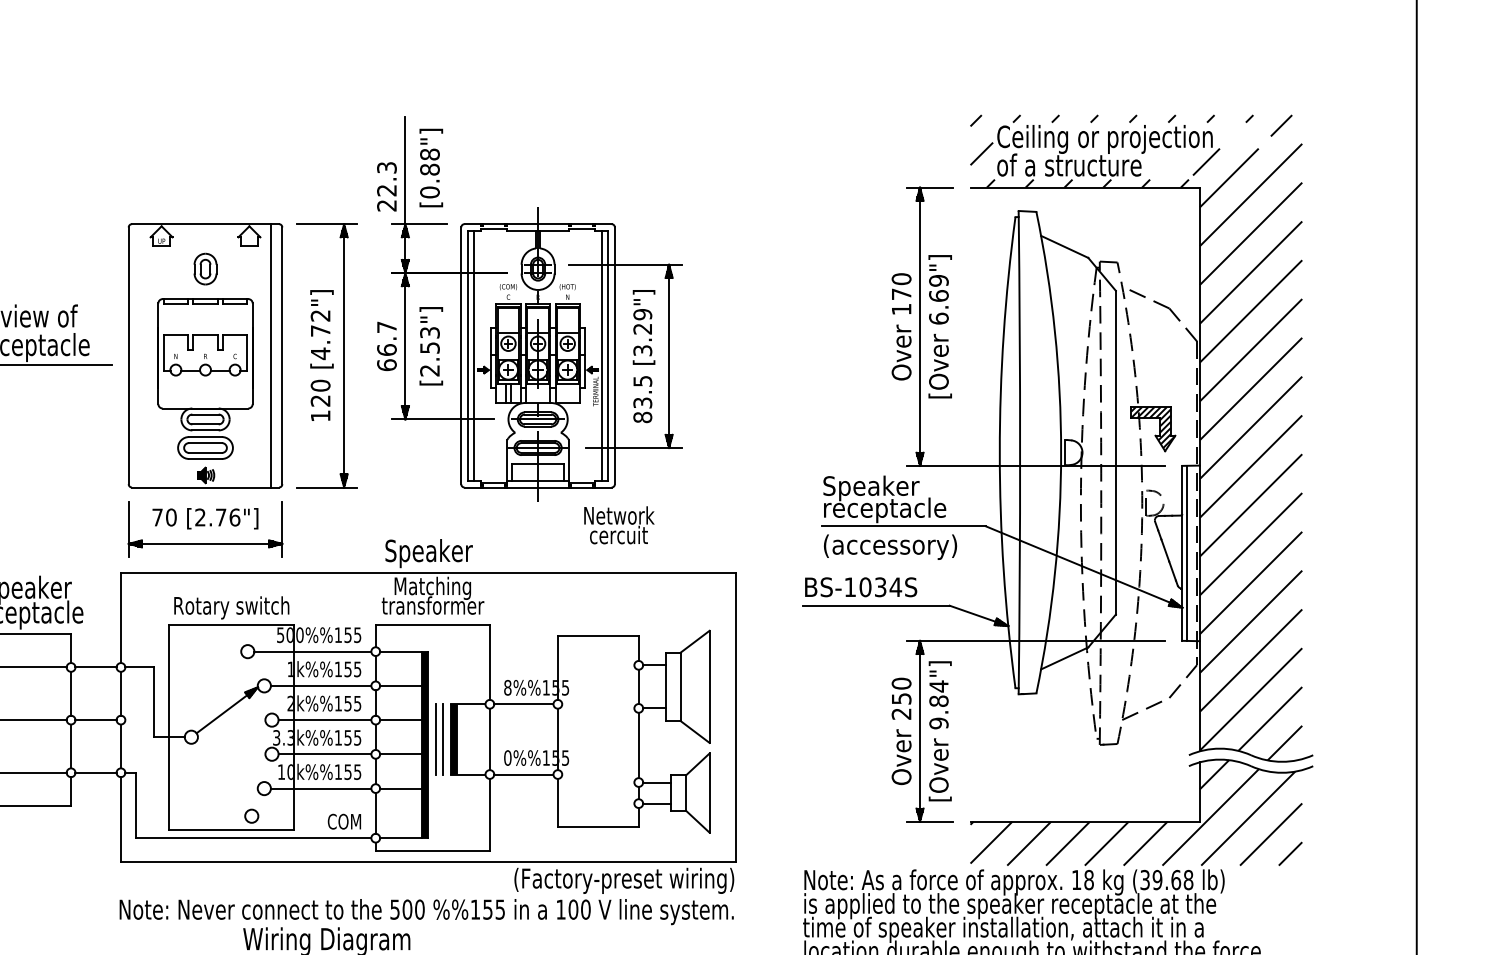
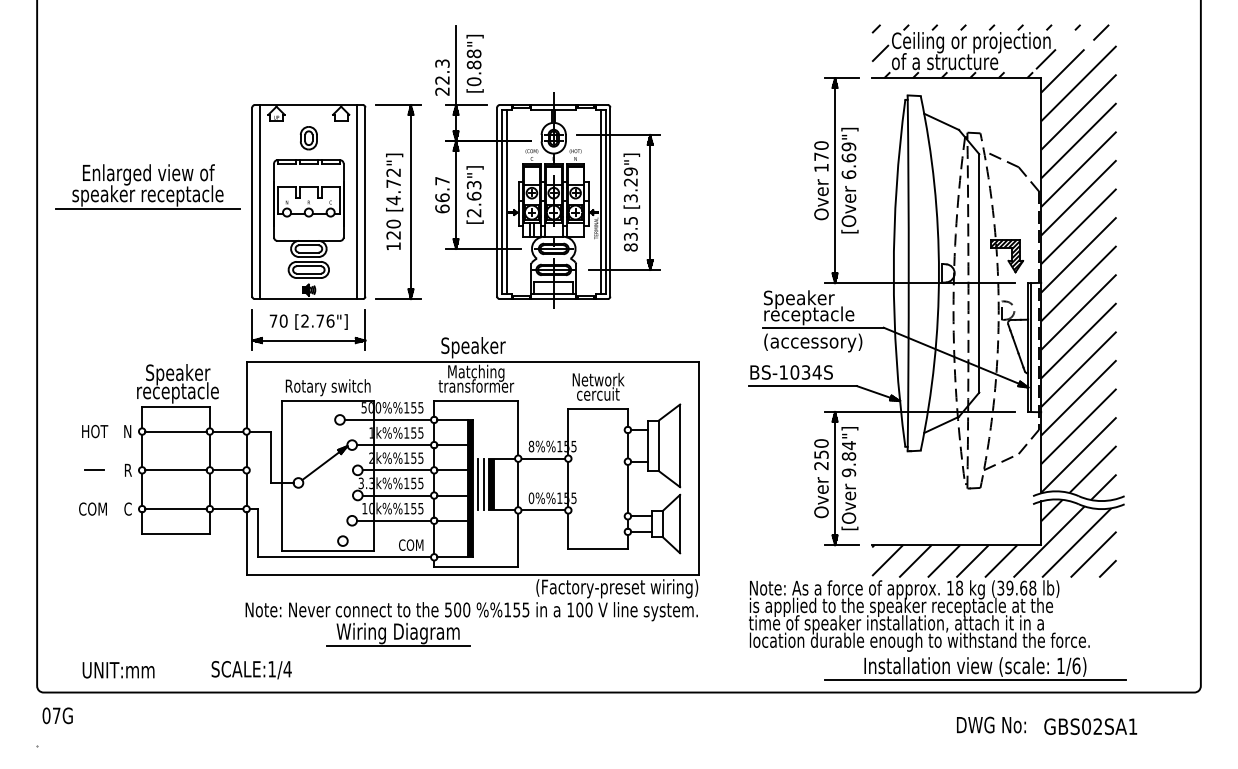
text: (429, 346) -> (473, 195), [2.53"] -> [2.63"]
line: (139, 356) -> (260, 202), added
text: (619, 524) -> (598, 386), moved

